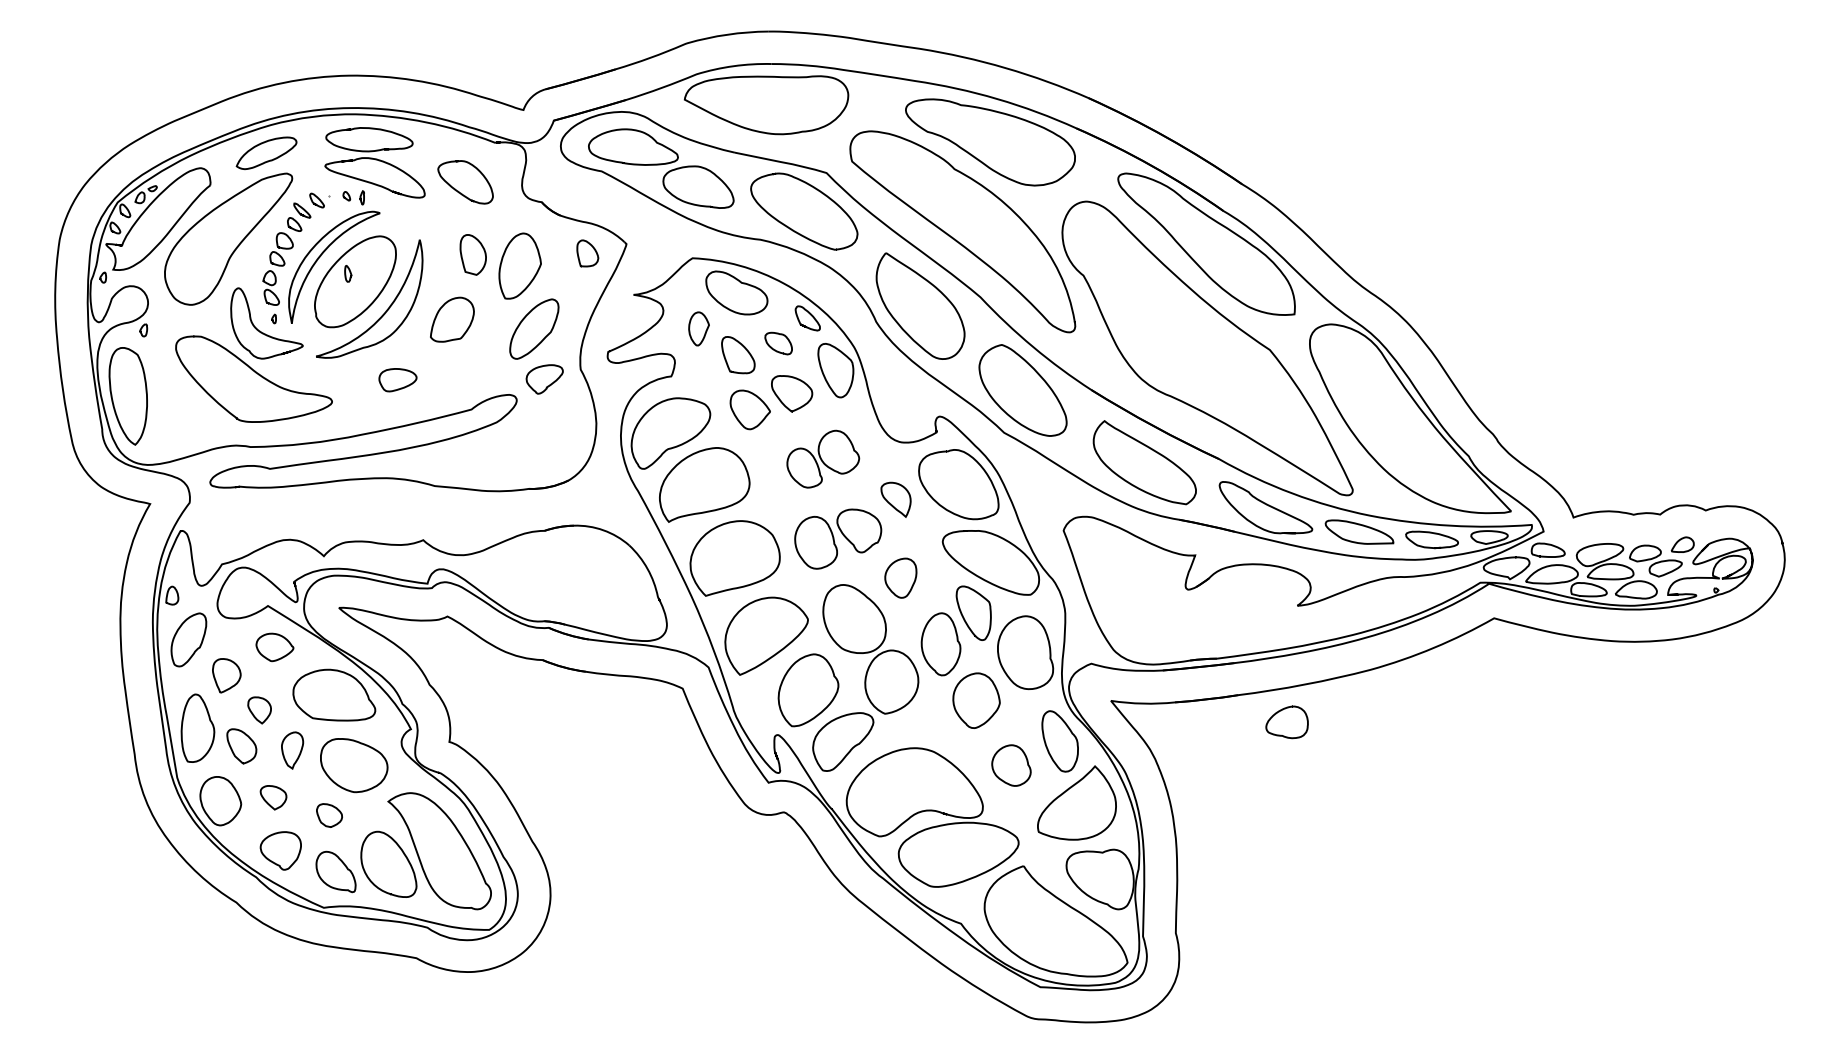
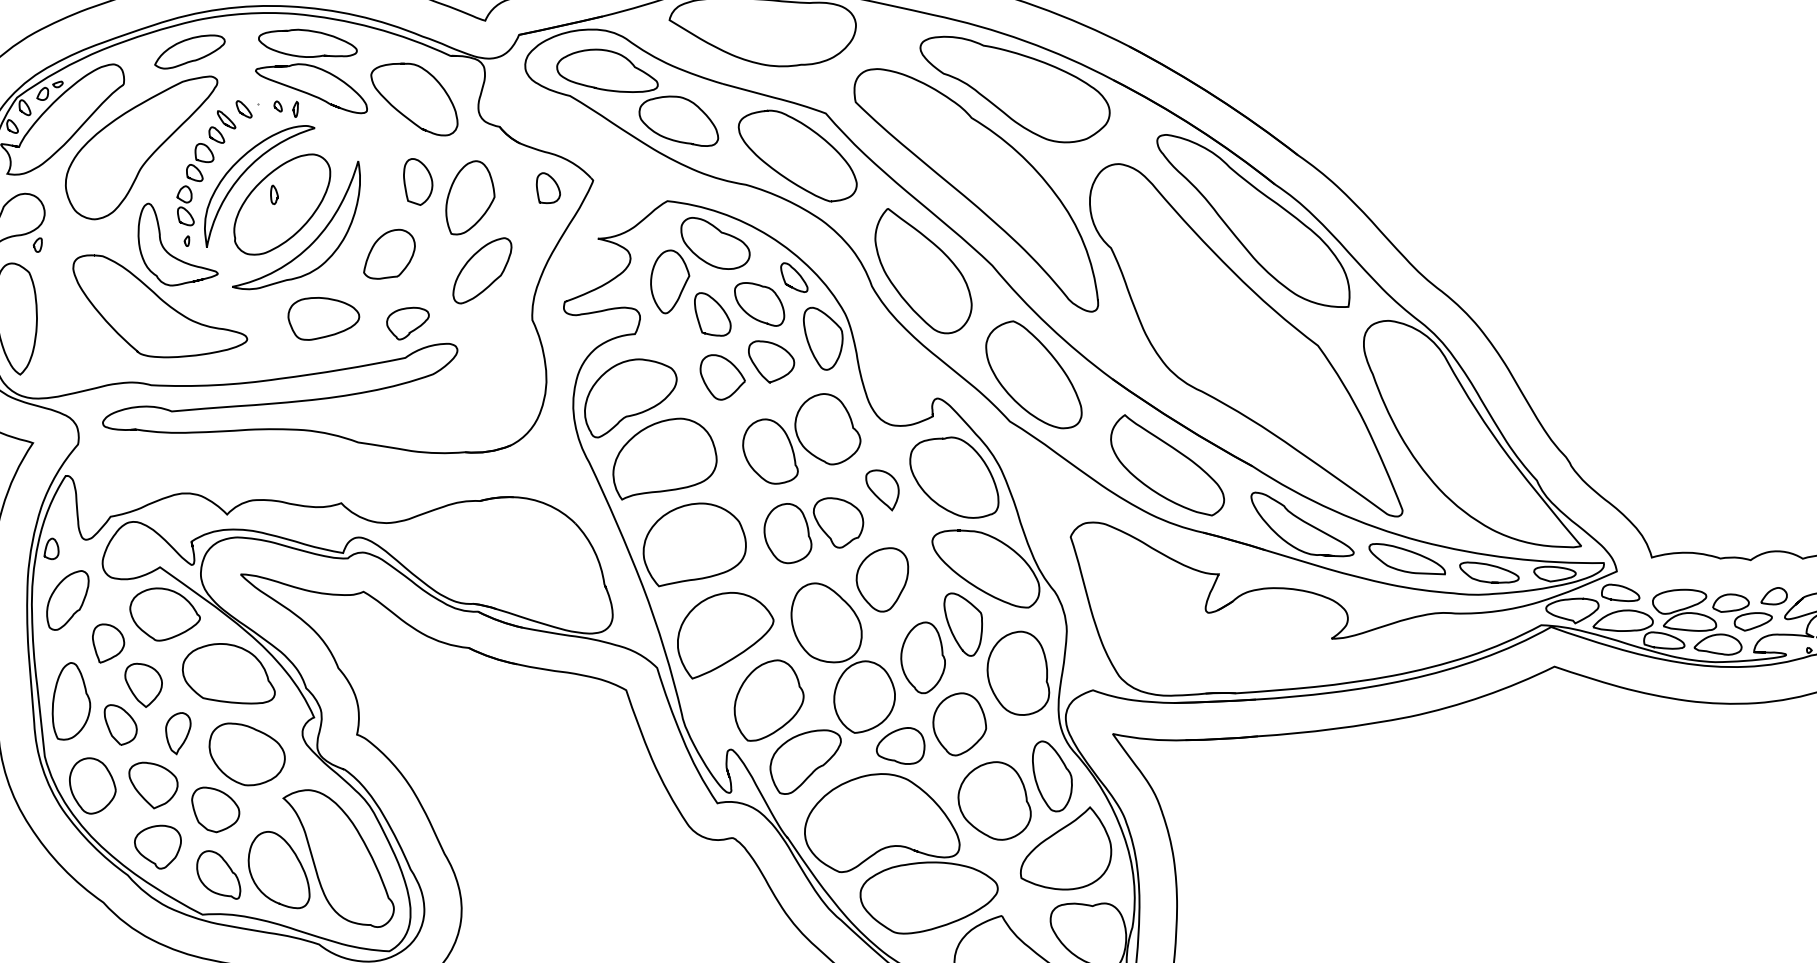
part: (465, 182) -> (414, 99), size x1.43
part: (698, 328) -> (669, 281), size x1.67
part: (778, 343) -> (759, 304), size x1.67
part: (397, 379) -> (323, 318), size x1.67
part: (544, 379) -> (407, 323), moved
part: (823, 458) -> (802, 438), size x1.43
part: (900, 578) -> (881, 580), size x1.43
part: (274, 647) -> (164, 614), size x1.67
part: (259, 710) -> (143, 685), size x1.43
part: (1286, 722) -> (900, 745), moved
part: (1011, 765) -> (995, 800), size x1.67
part: (273, 797) -> (152, 785), size x1.67
part: (329, 815) -> (215, 810), size x1.67

